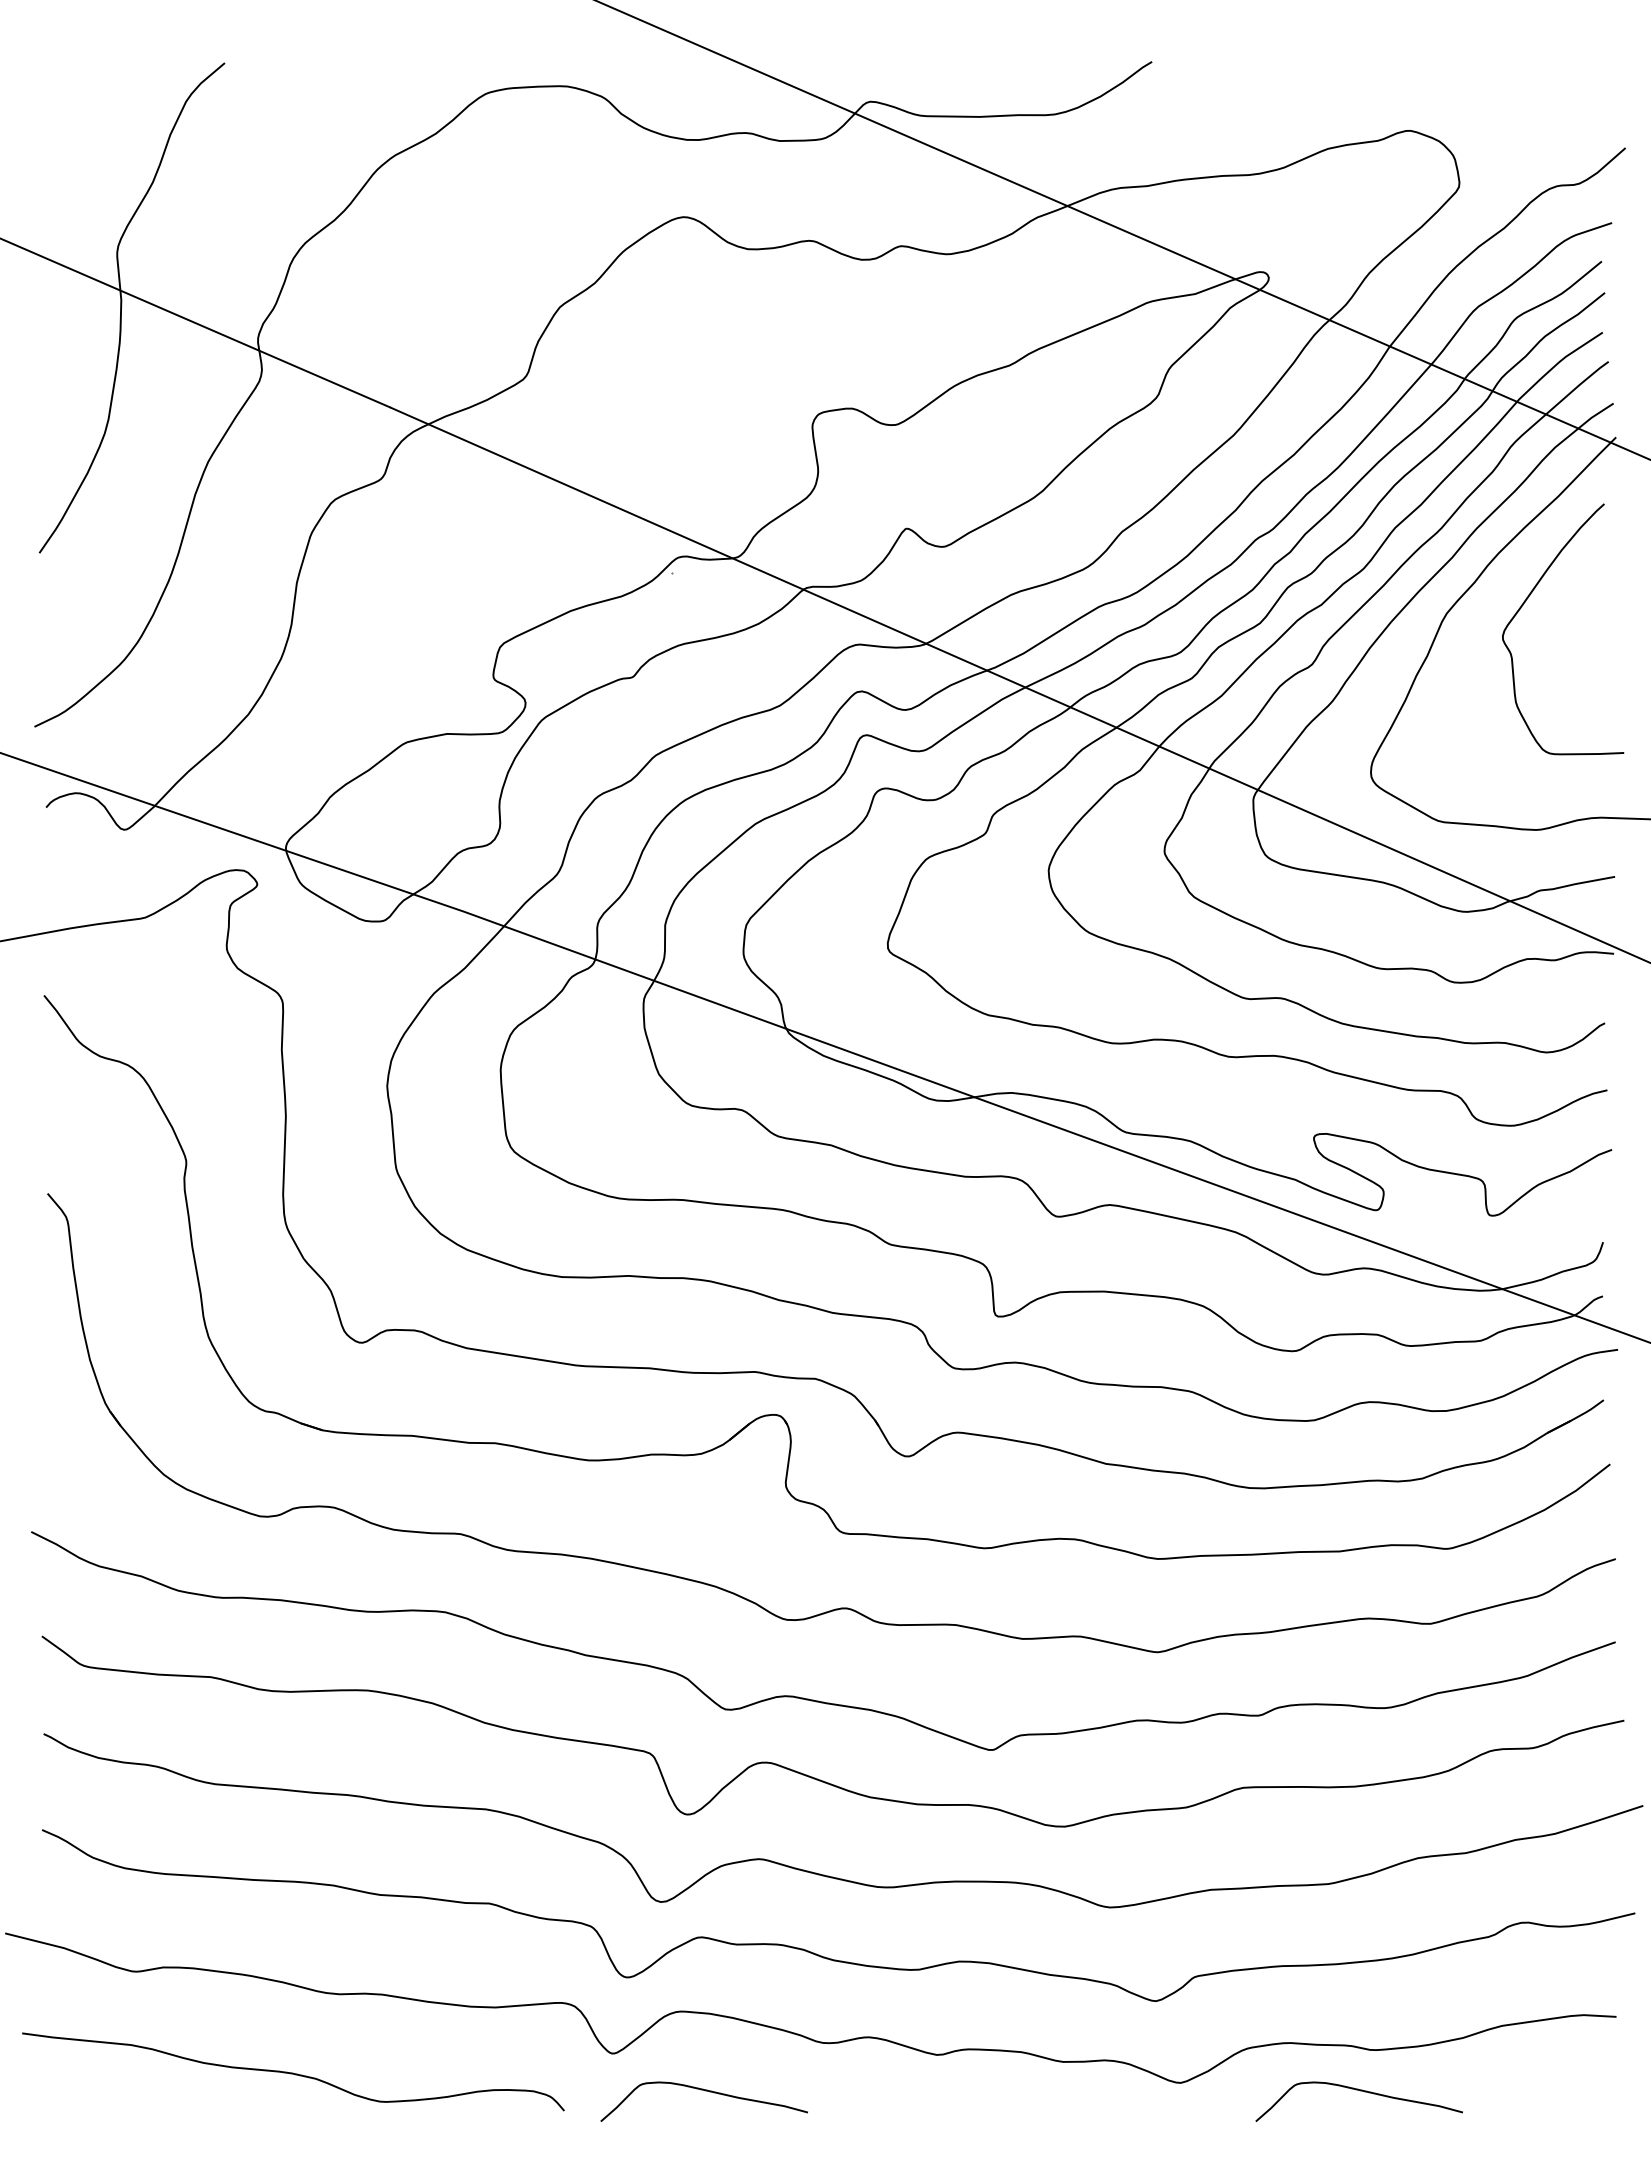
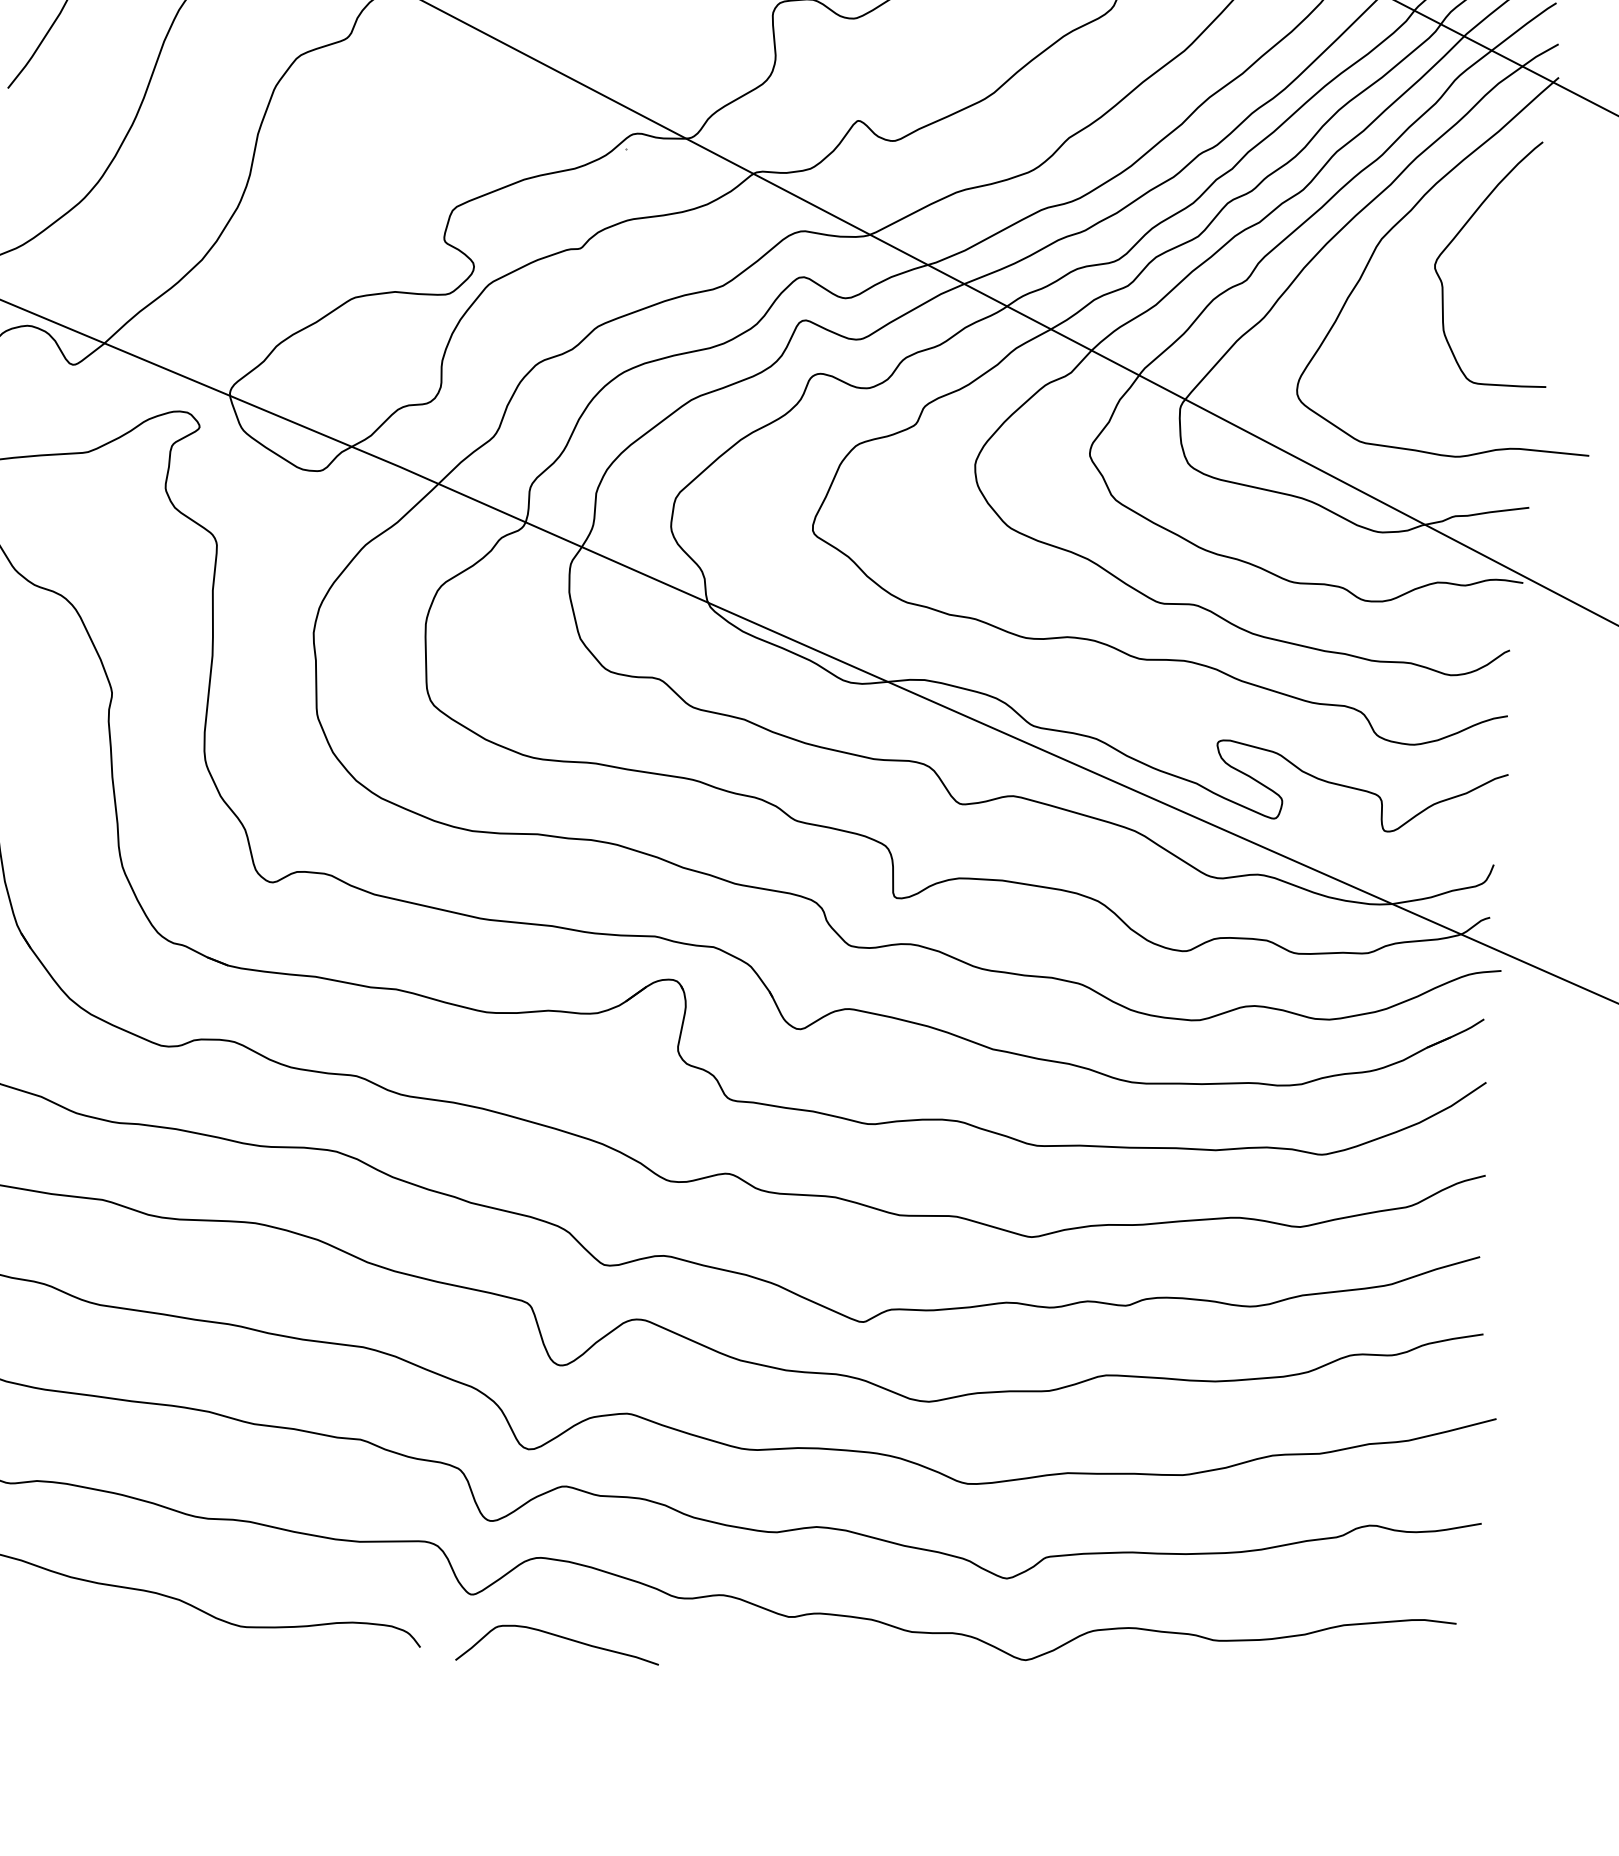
curve: (1360, 2091) -> (1201, 1680), removed

